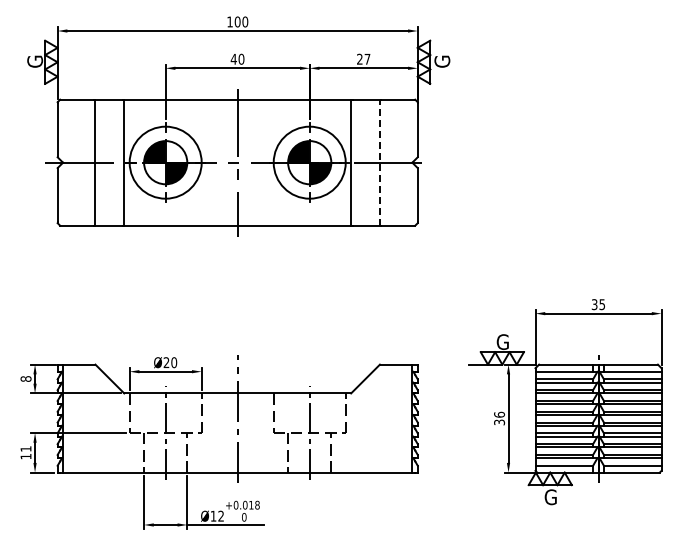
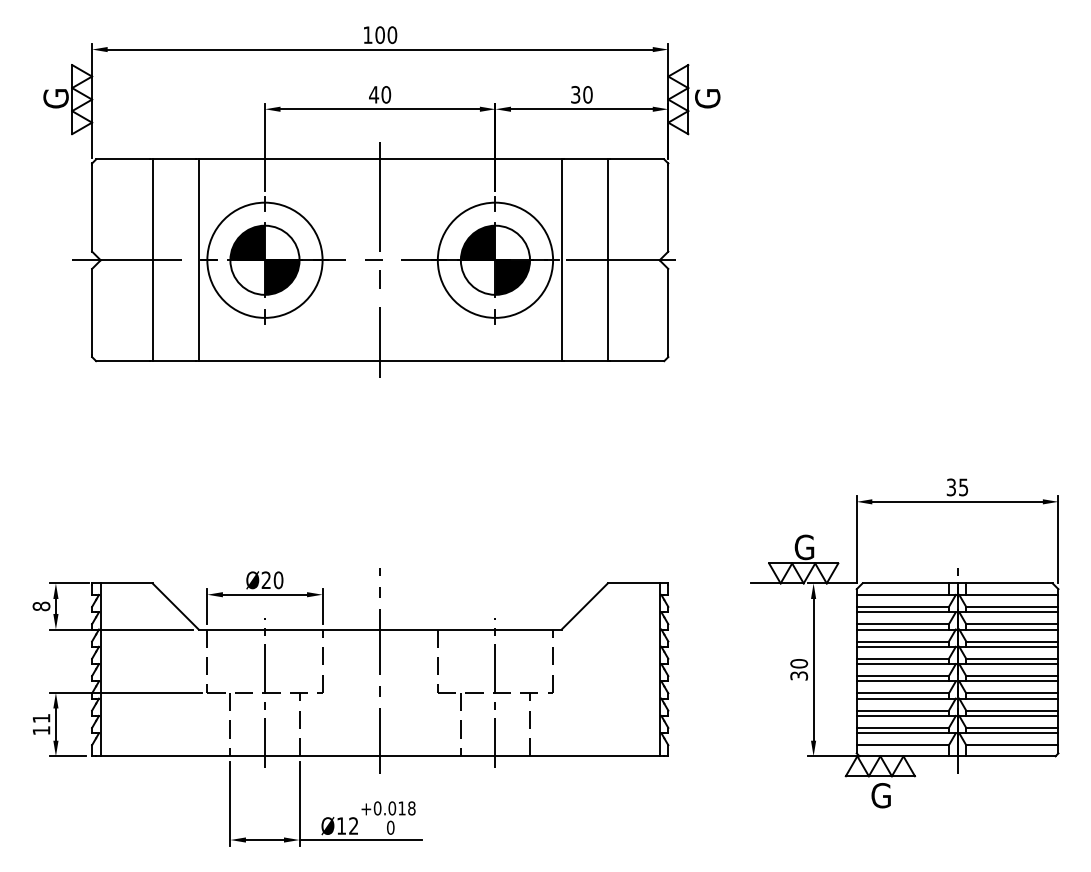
text: (363, 58) -> (581, 93), 27 -> 30
line: (379, 162) -> (607, 259), dashed -> solid
text: (499, 414) -> (799, 663), 36 -> 30

